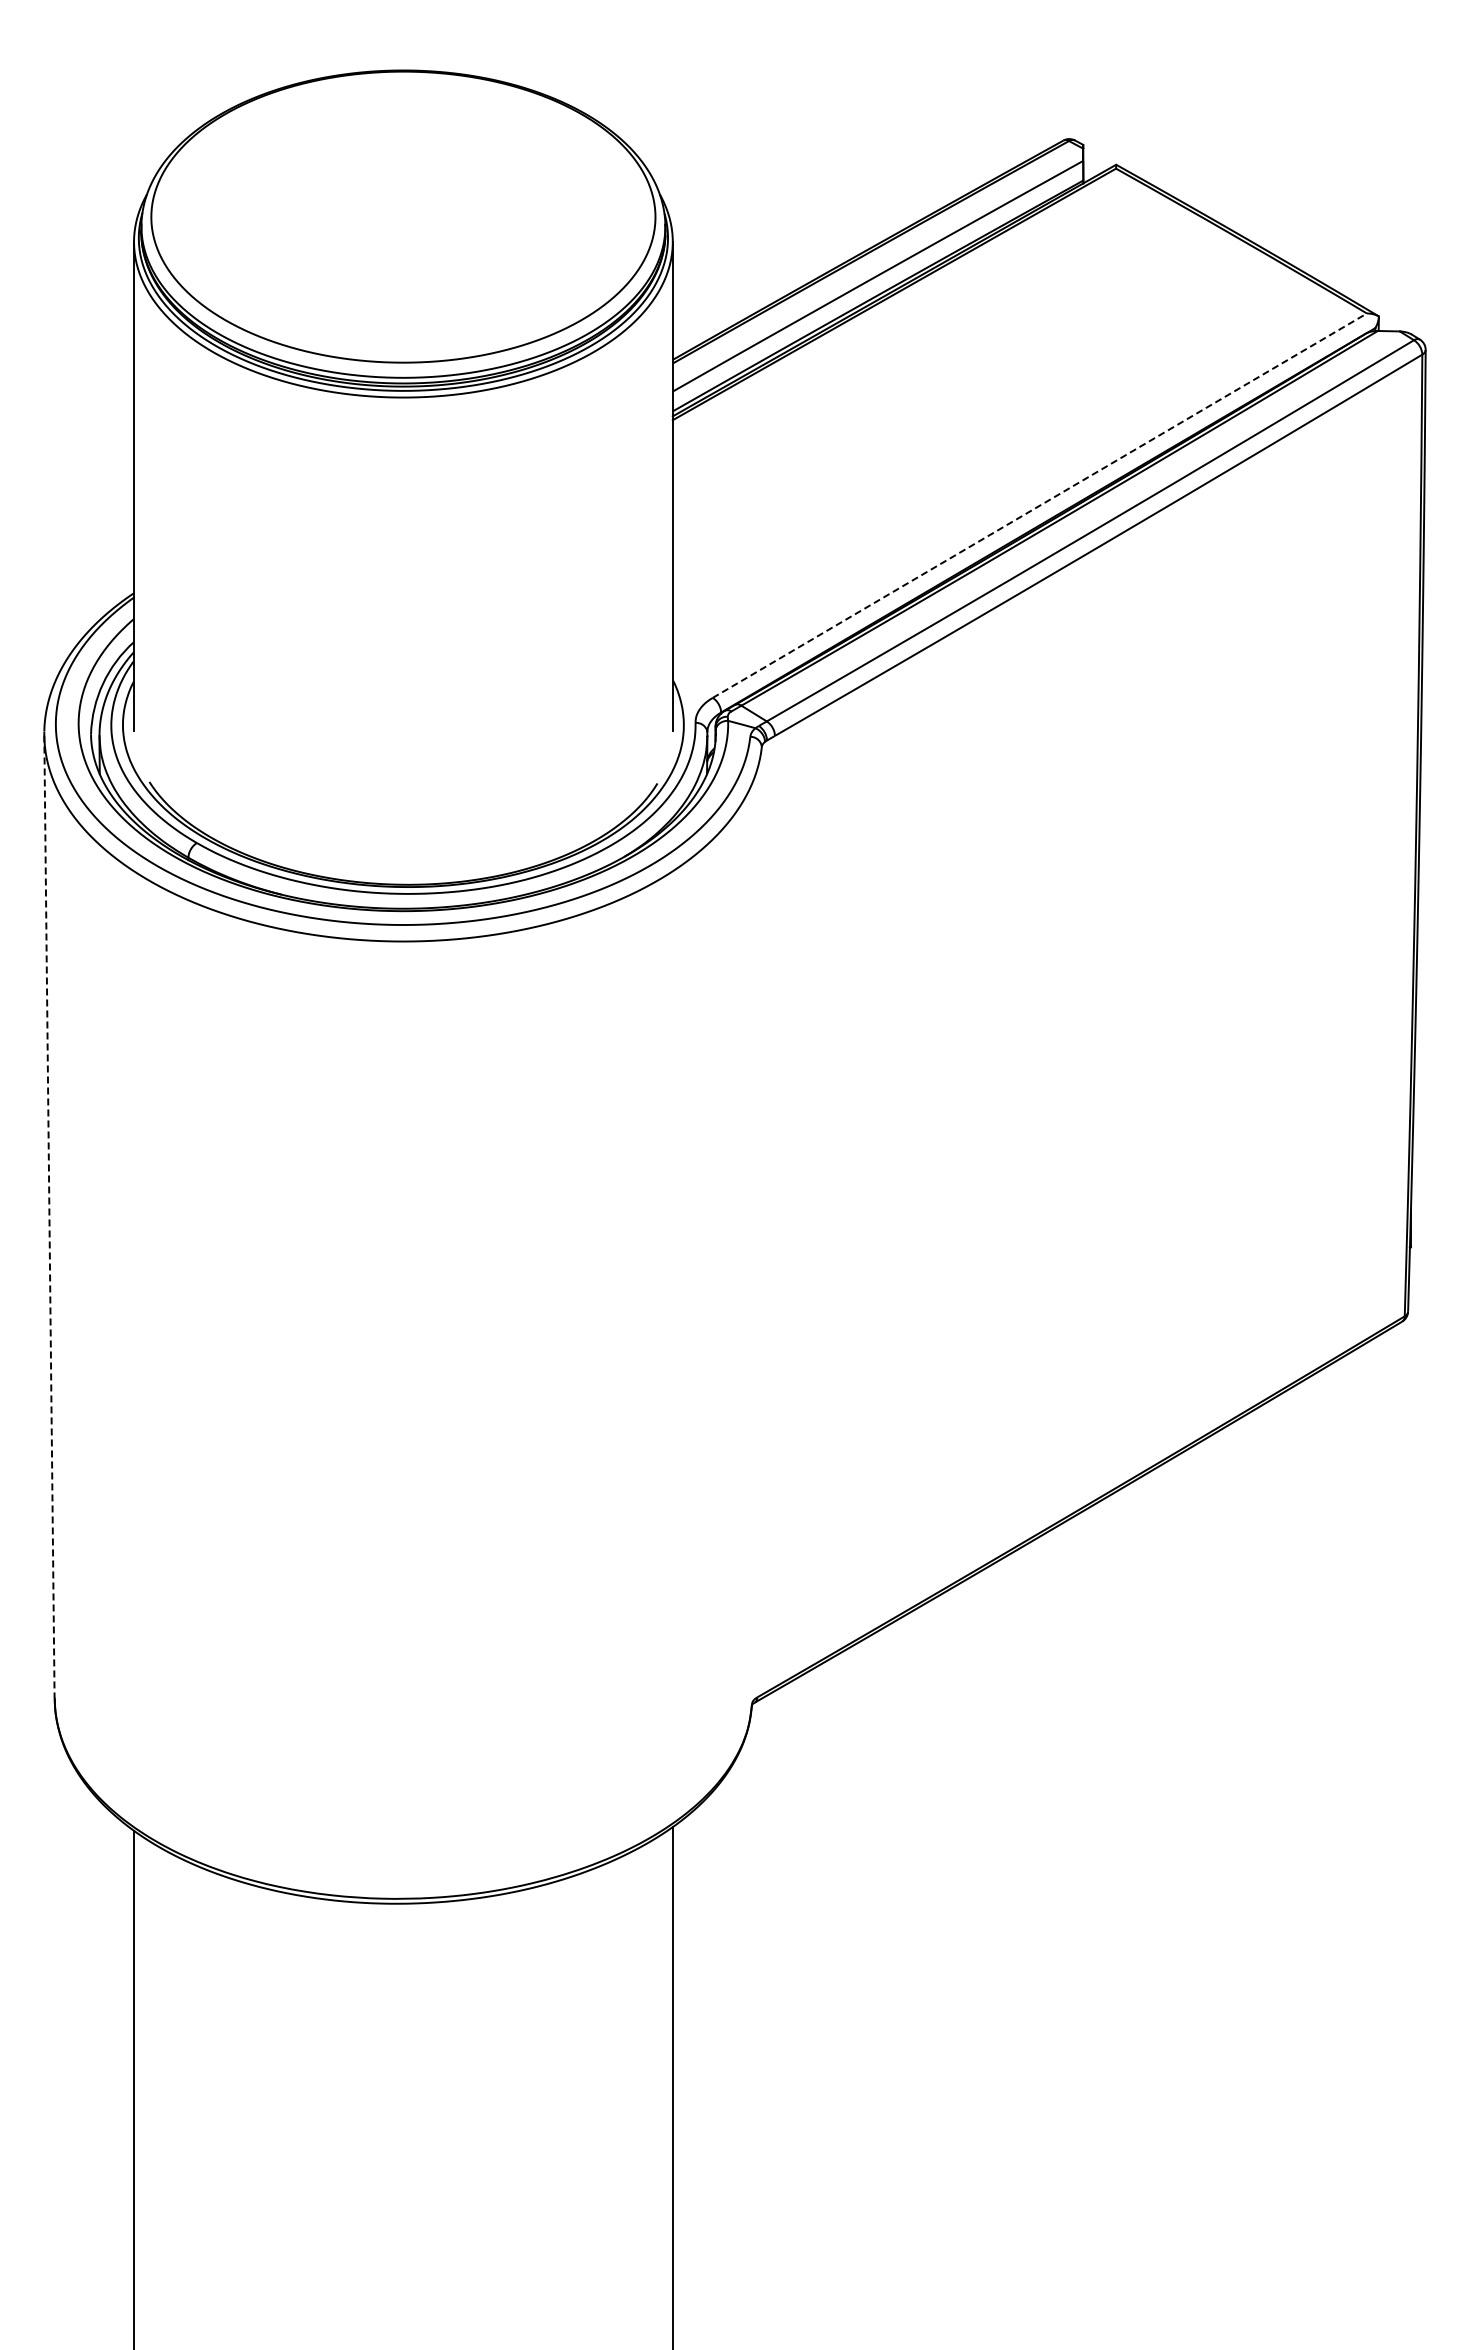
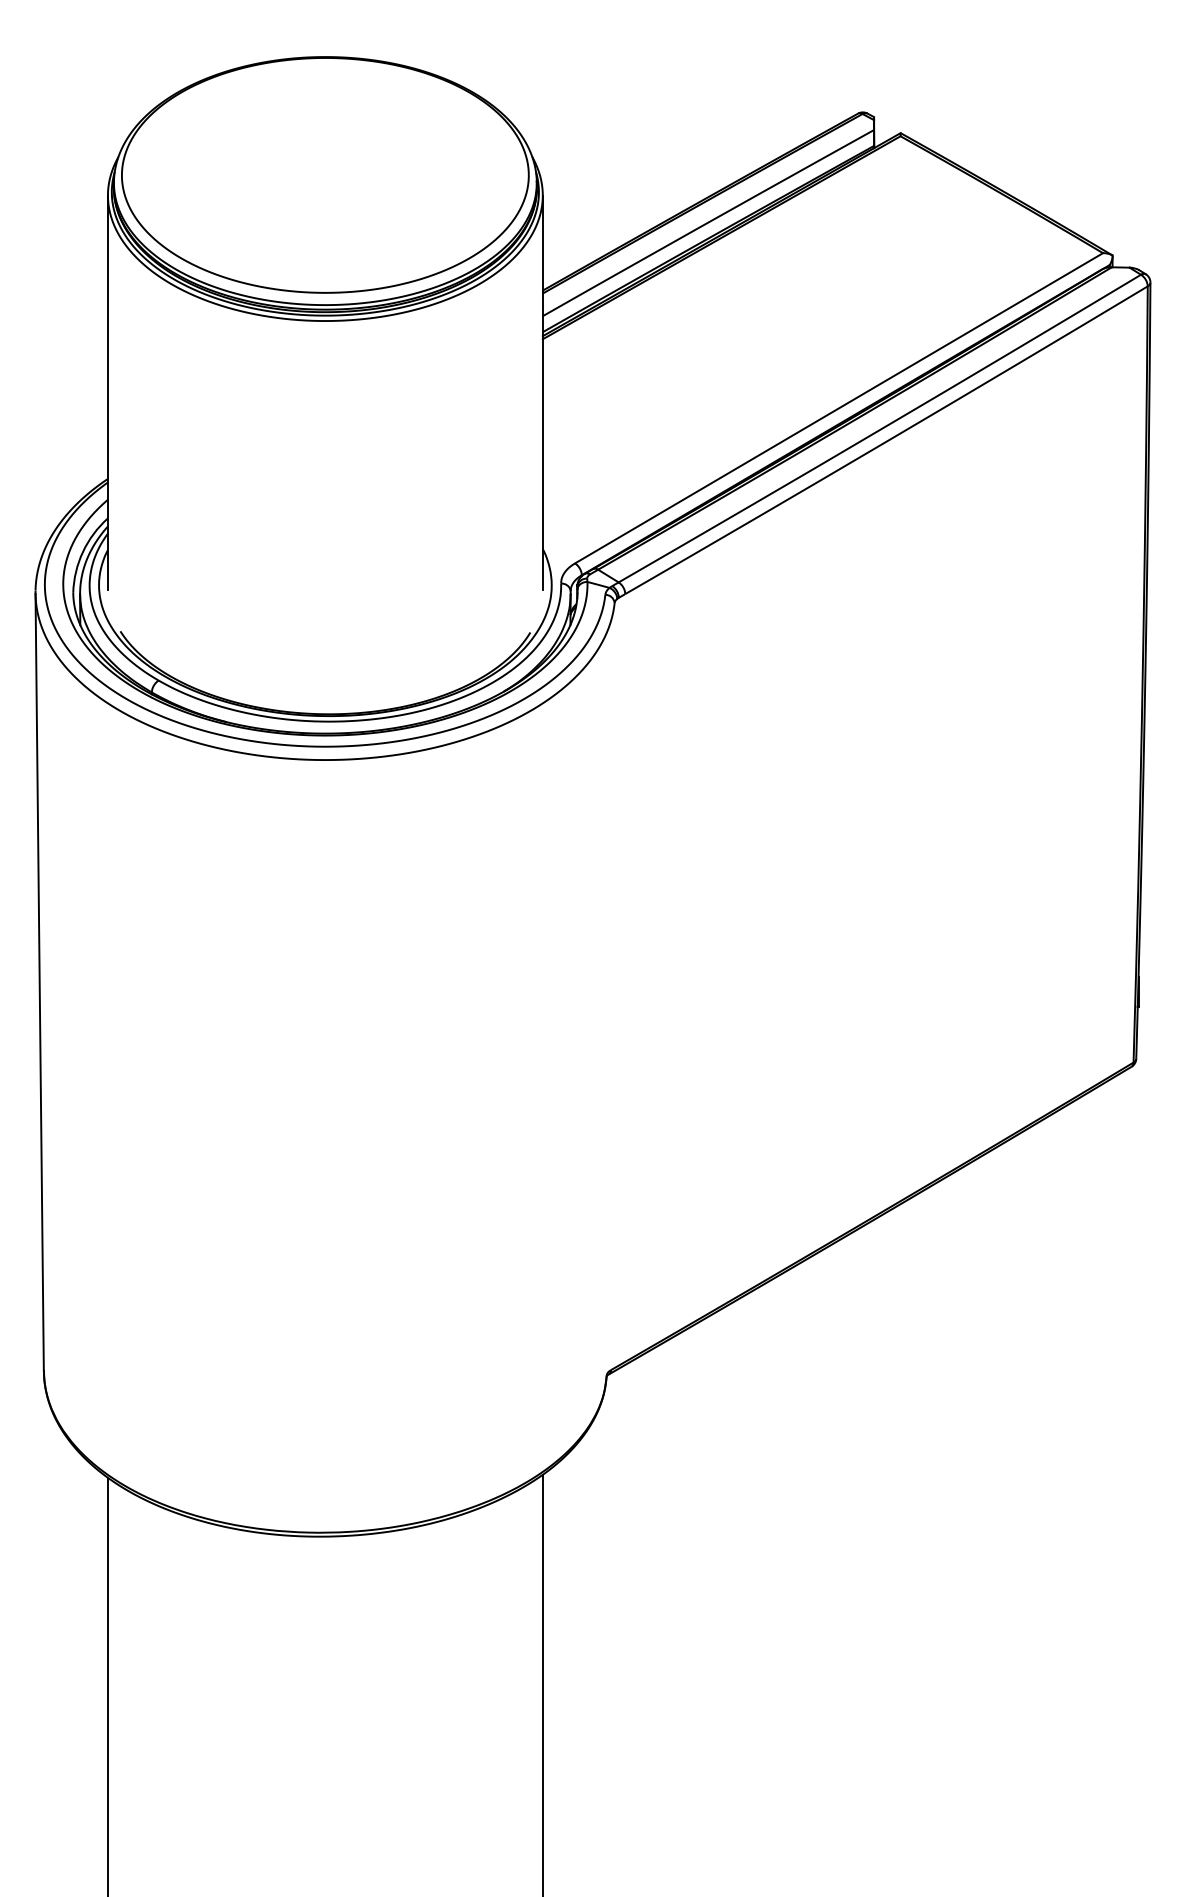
line: (1040, 505) -> (839, 408), dashed -> solid
line: (49, 1217) -> (39, 982), dashed -> solid

